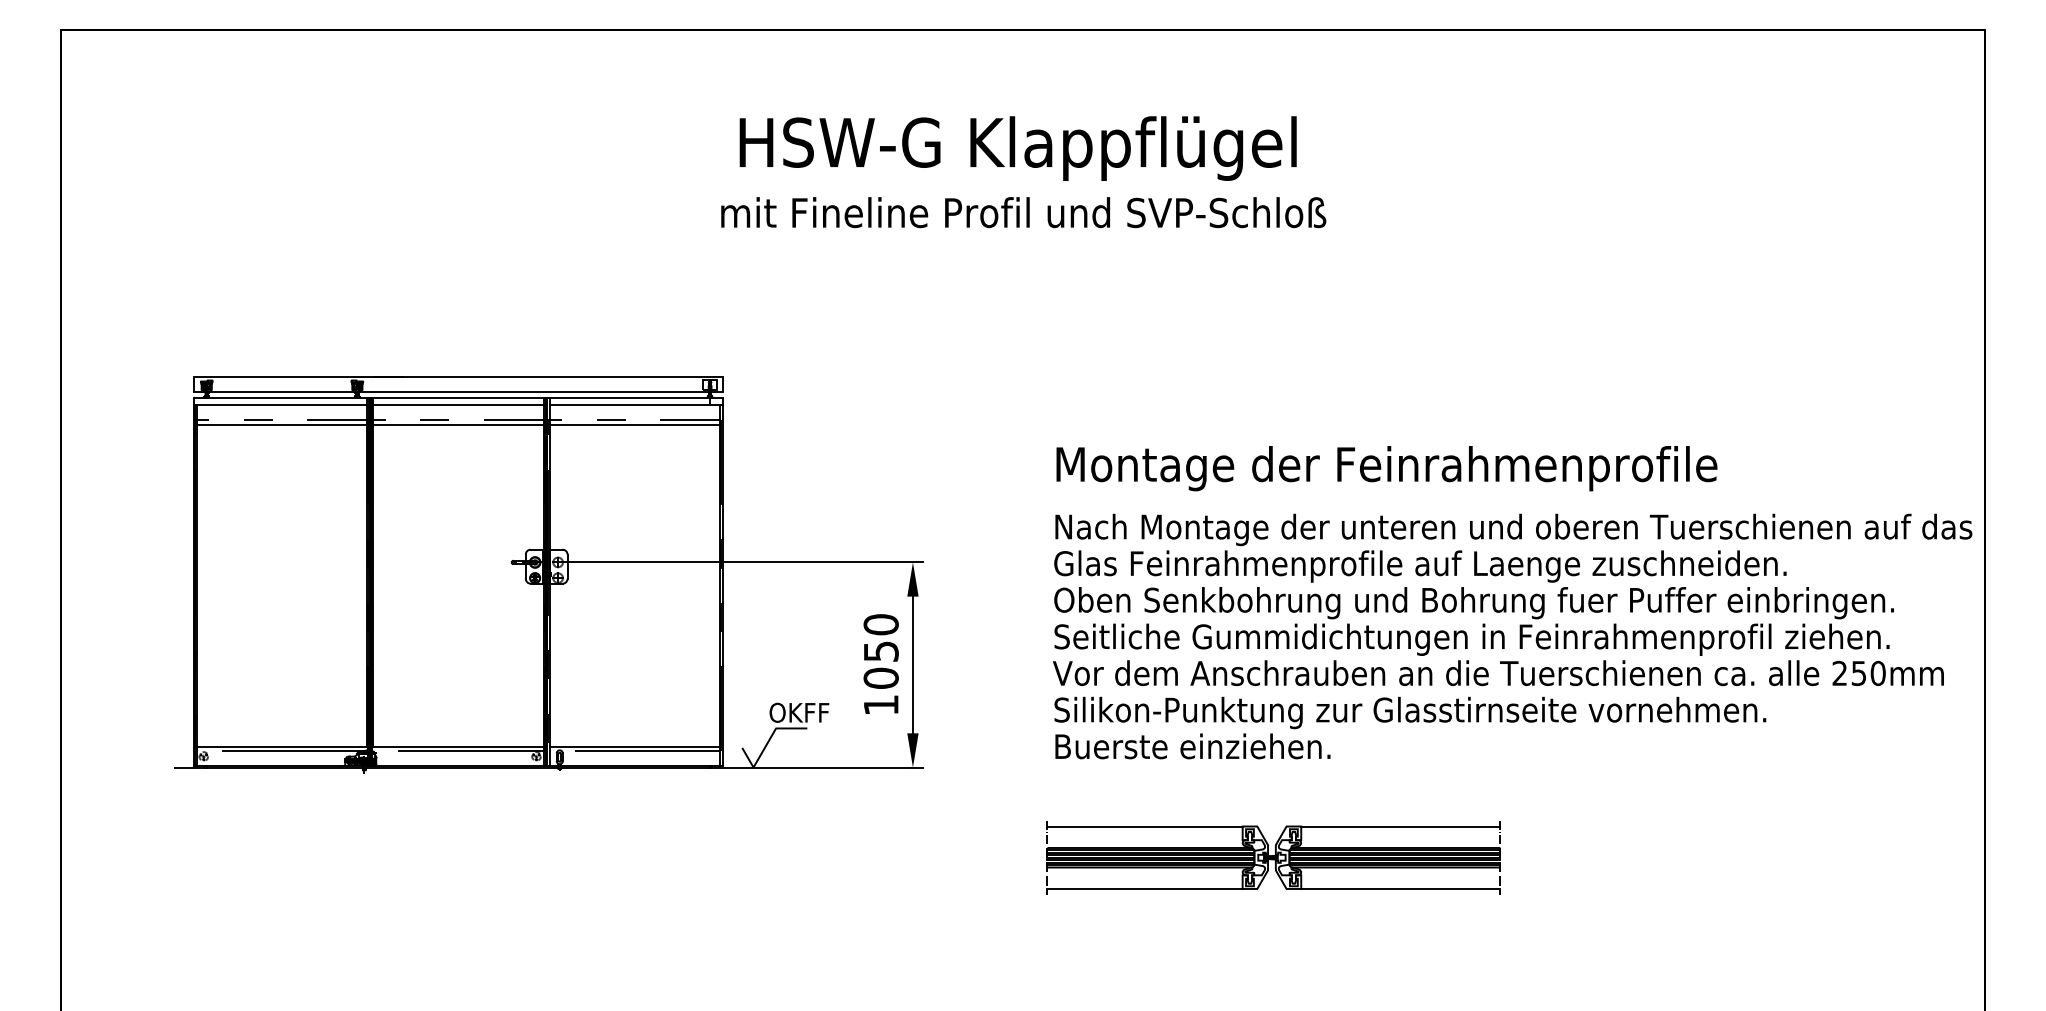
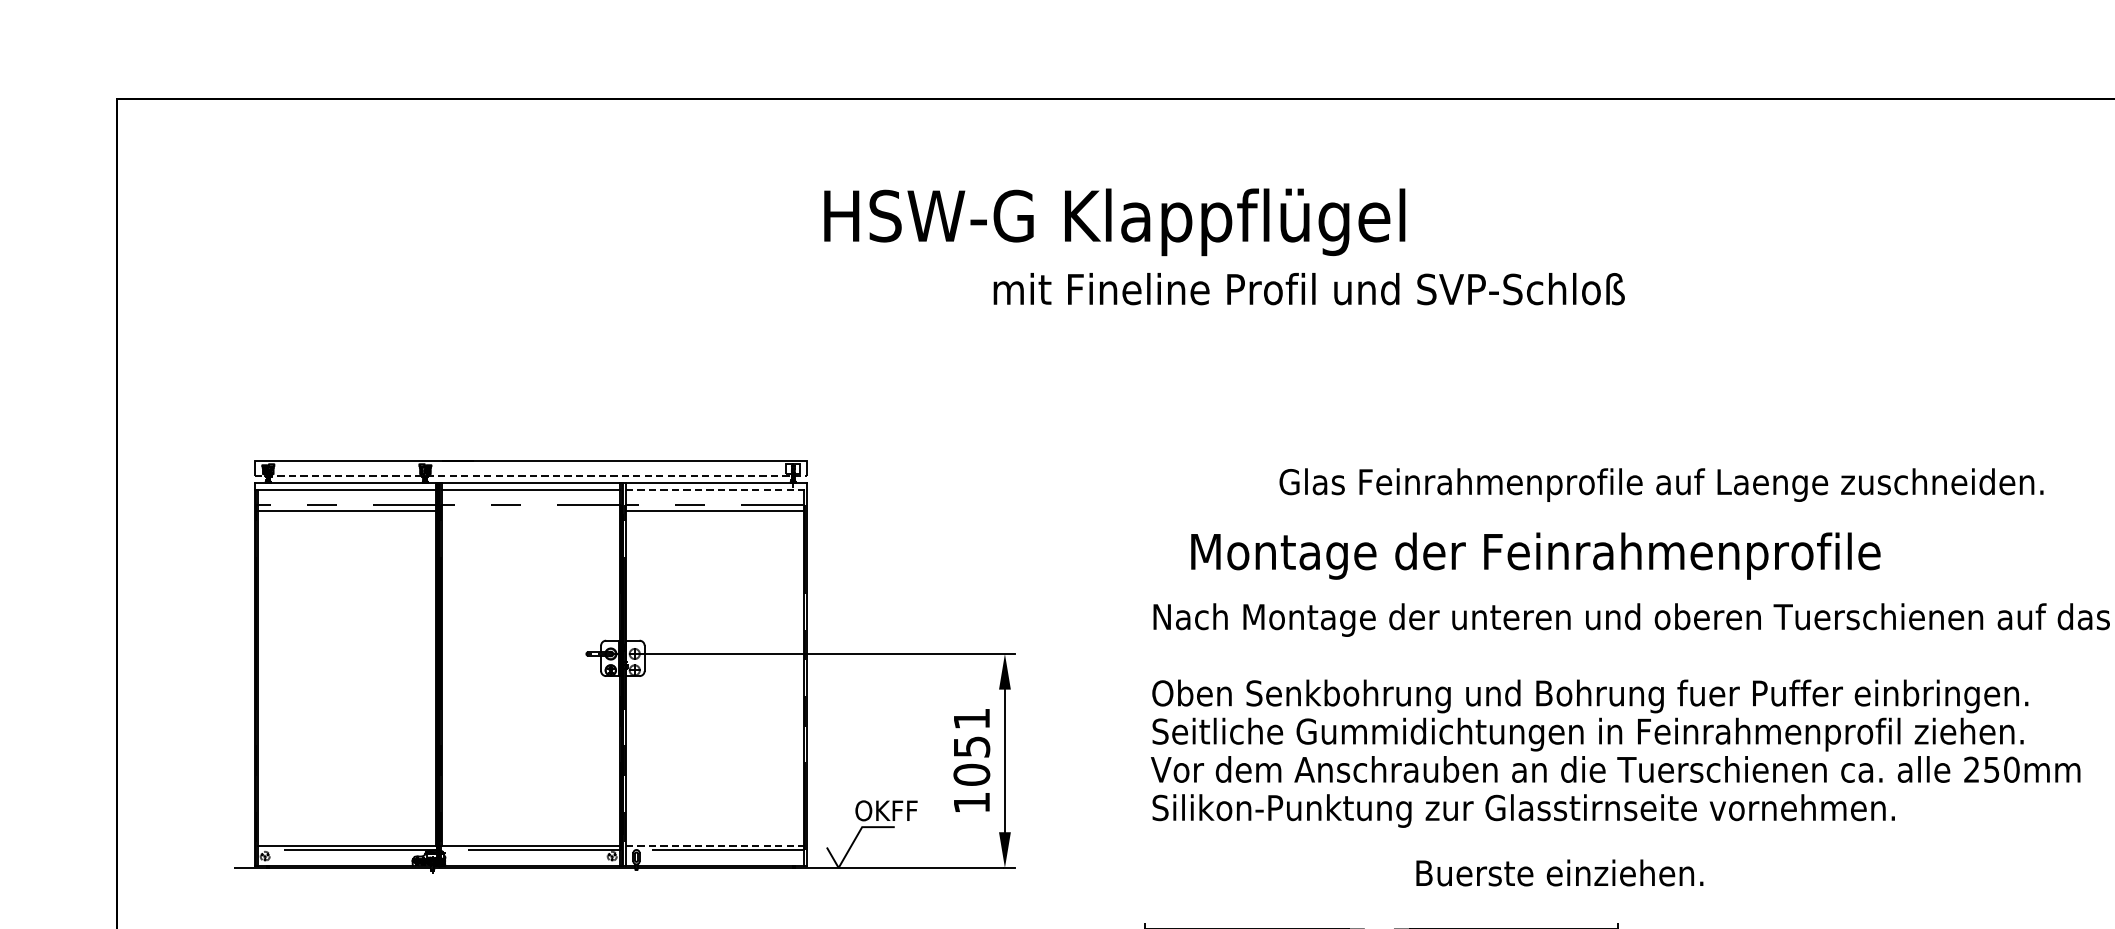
text: (1023, 212) -> (1309, 288), moved
line: (458, 391) -> (530, 475), solid -> dashed
line: (636, 405) -> (716, 490), solid -> dashed
line: (458, 424) -> (530, 510), removed
text: (1386, 468) -> (1535, 555), moved
text: (1420, 566) -> (1661, 485), moved
text: (880, 624) -> (971, 718), 1050 -> 1051
line: (635, 746) -> (715, 845), solid -> dashed
text: (1192, 746) -> (1559, 873), moved

